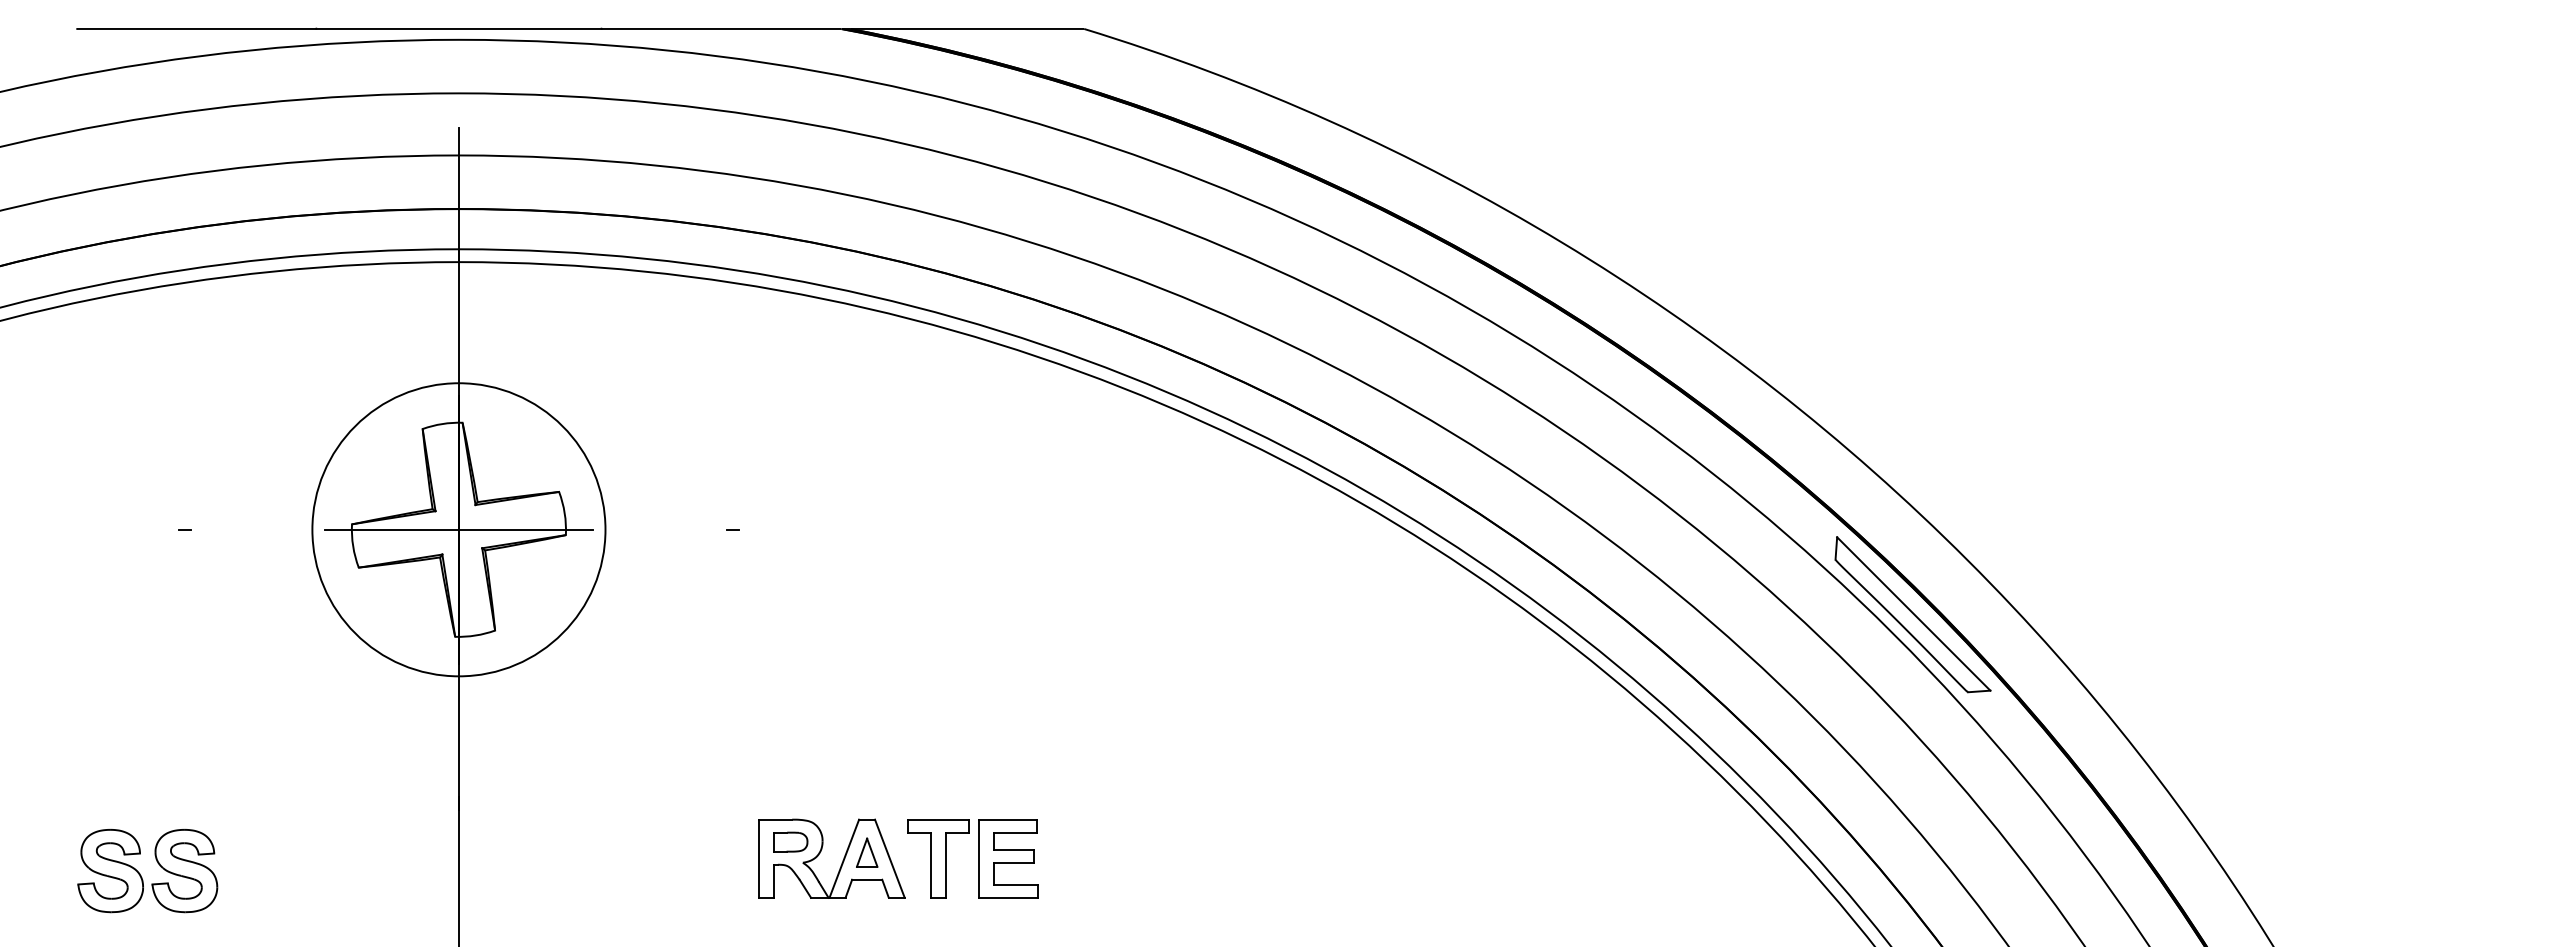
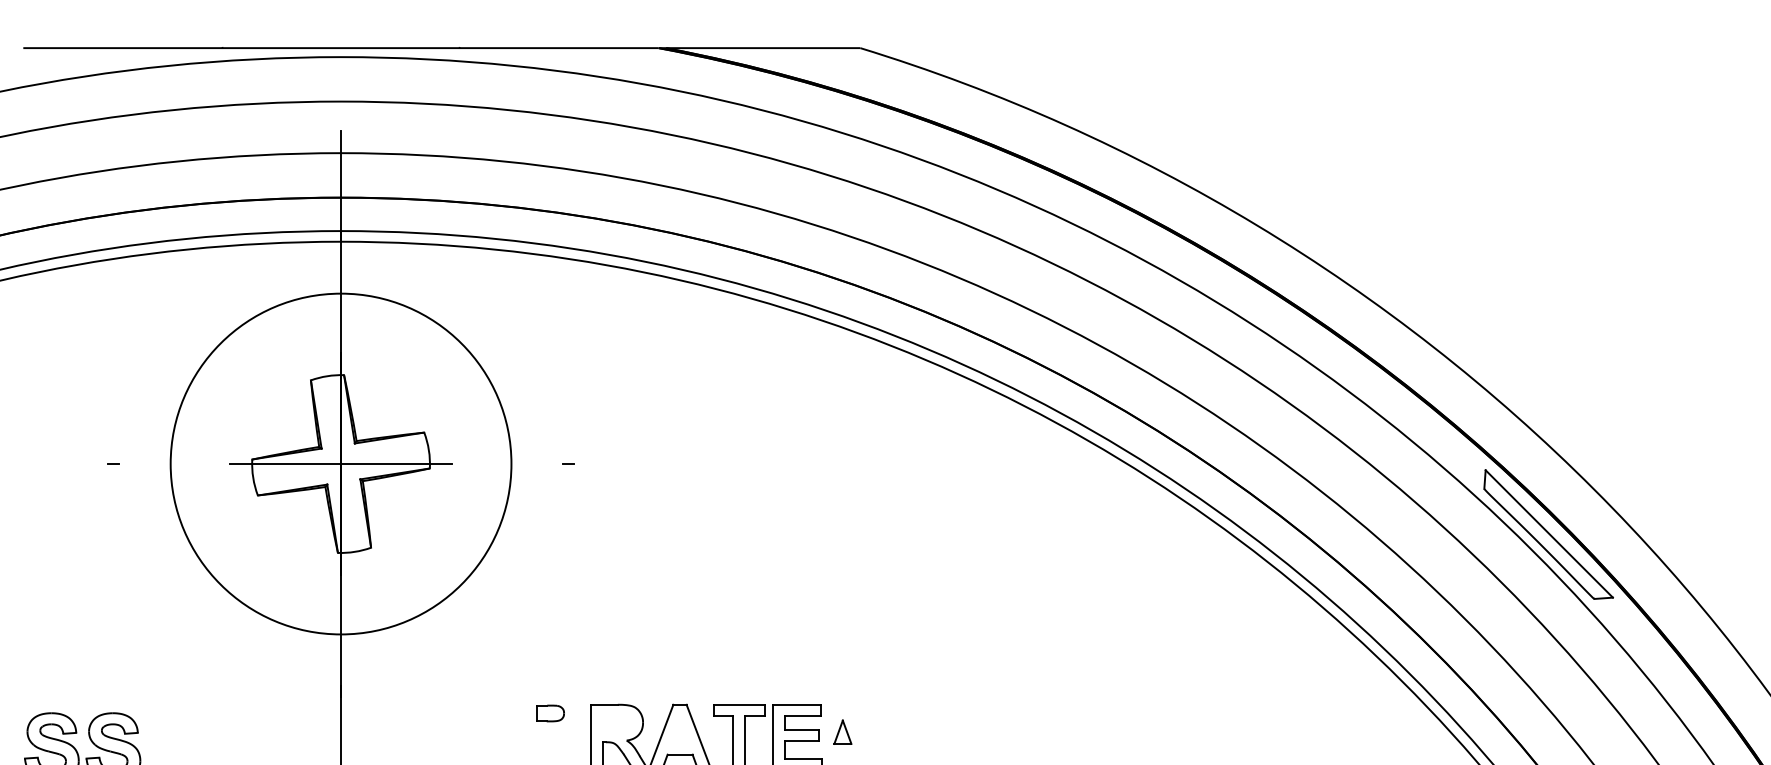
circle: (458, 529) -> (340, 463), size x1.4
part: (790, 841) -> (549, 712), moved
part: (867, 852) -> (843, 732), moved

